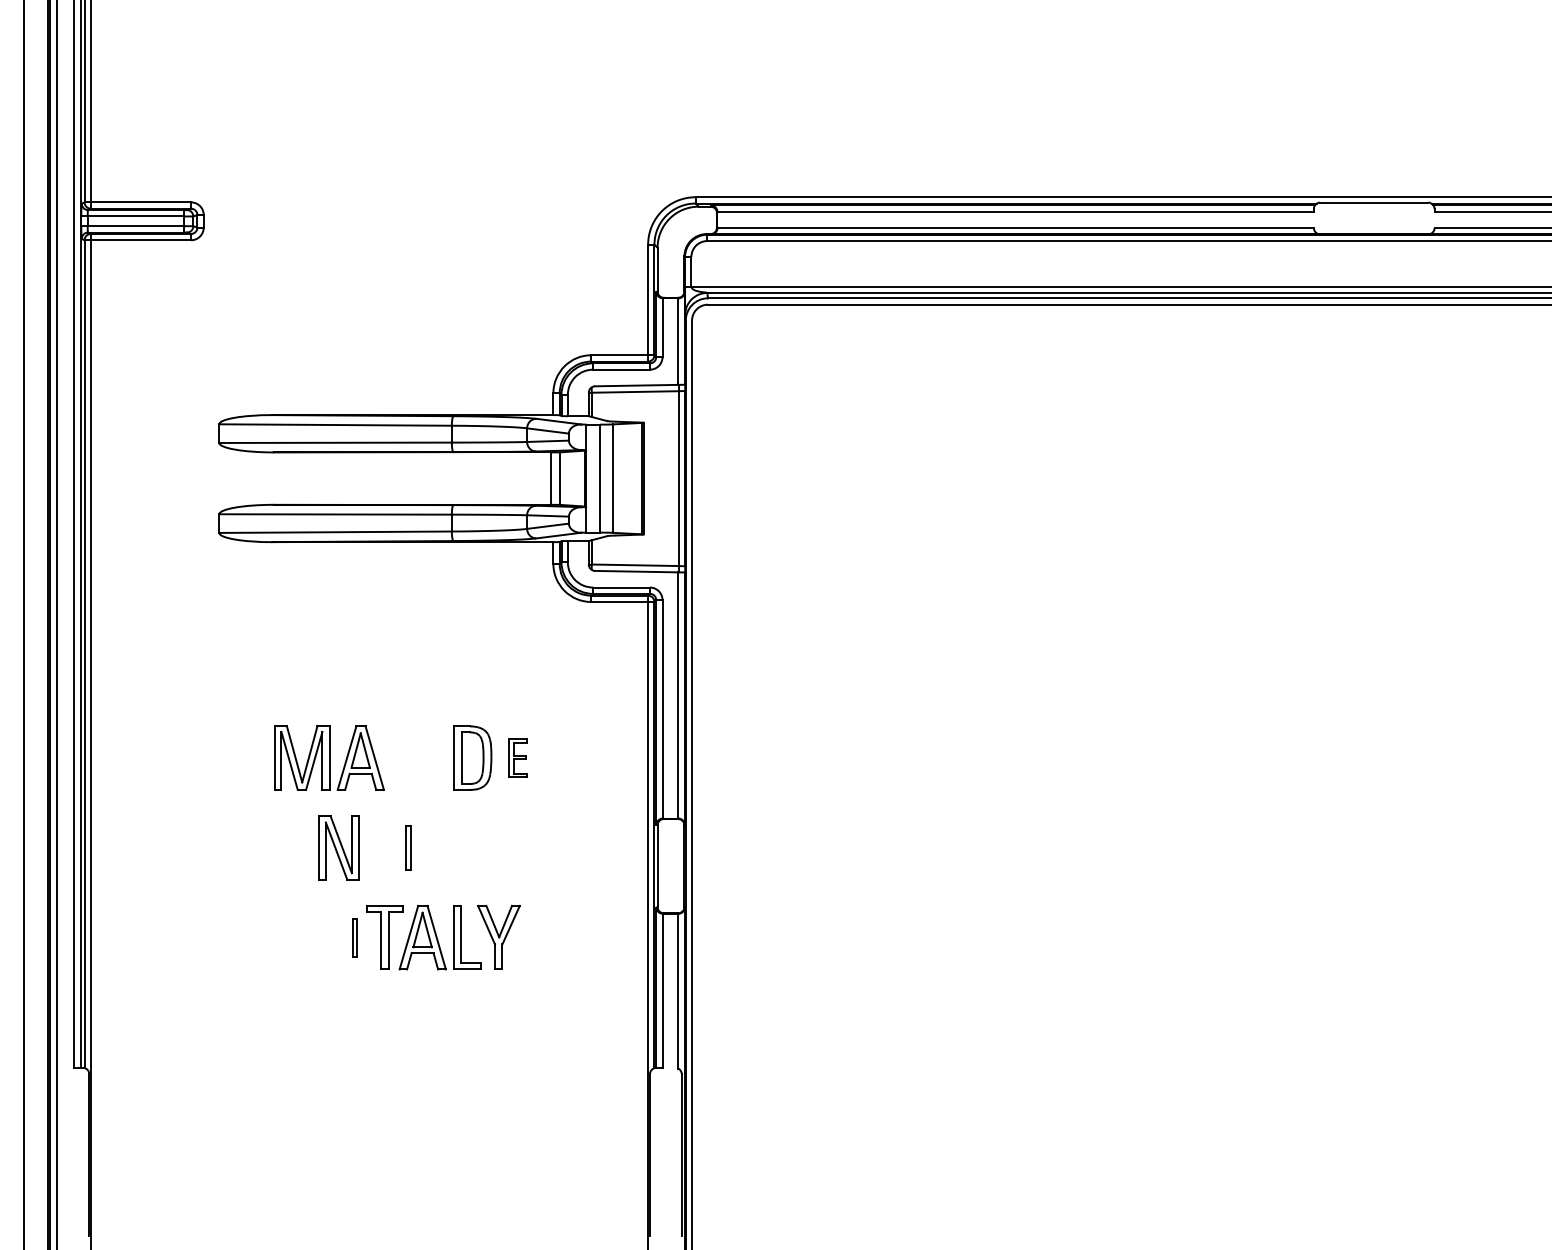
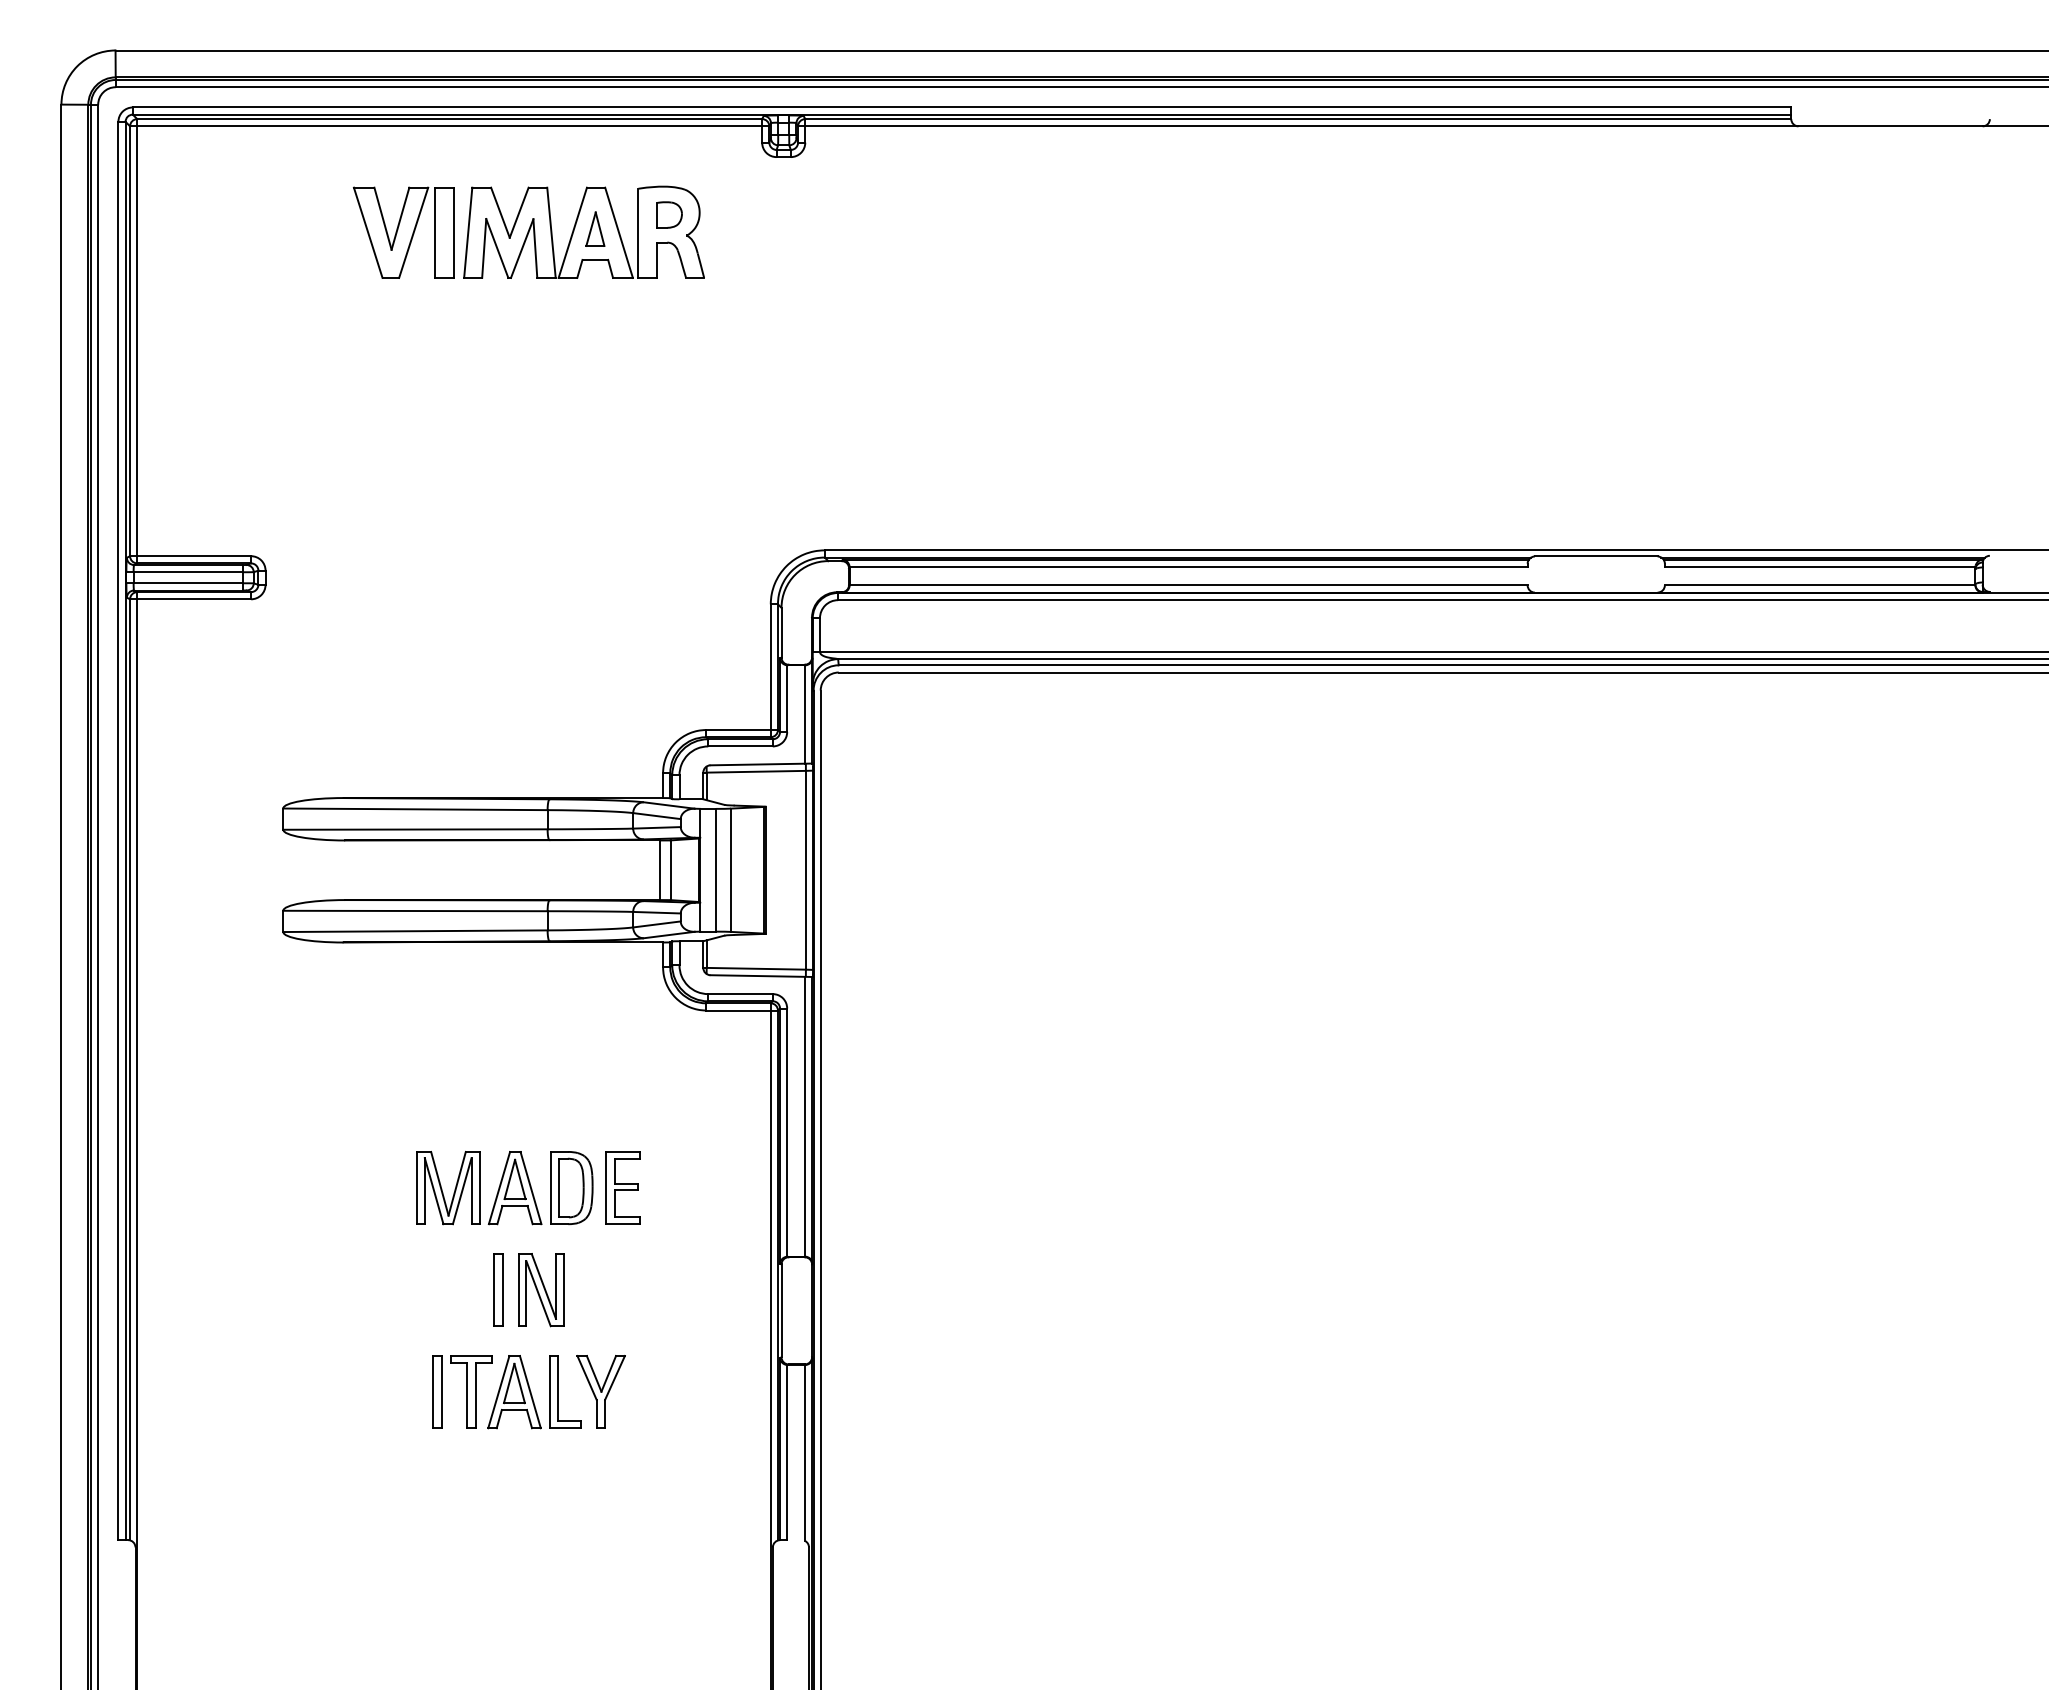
part: (517, 757) -> (622, 1187), size x1.67
part: (329, 758) -> (479, 1188), moved
part: (408, 847) -> (498, 1289), size x1.43
part: (339, 848) -> (541, 1290), moved
part: (354, 937) -> (437, 1391), size x1.67

